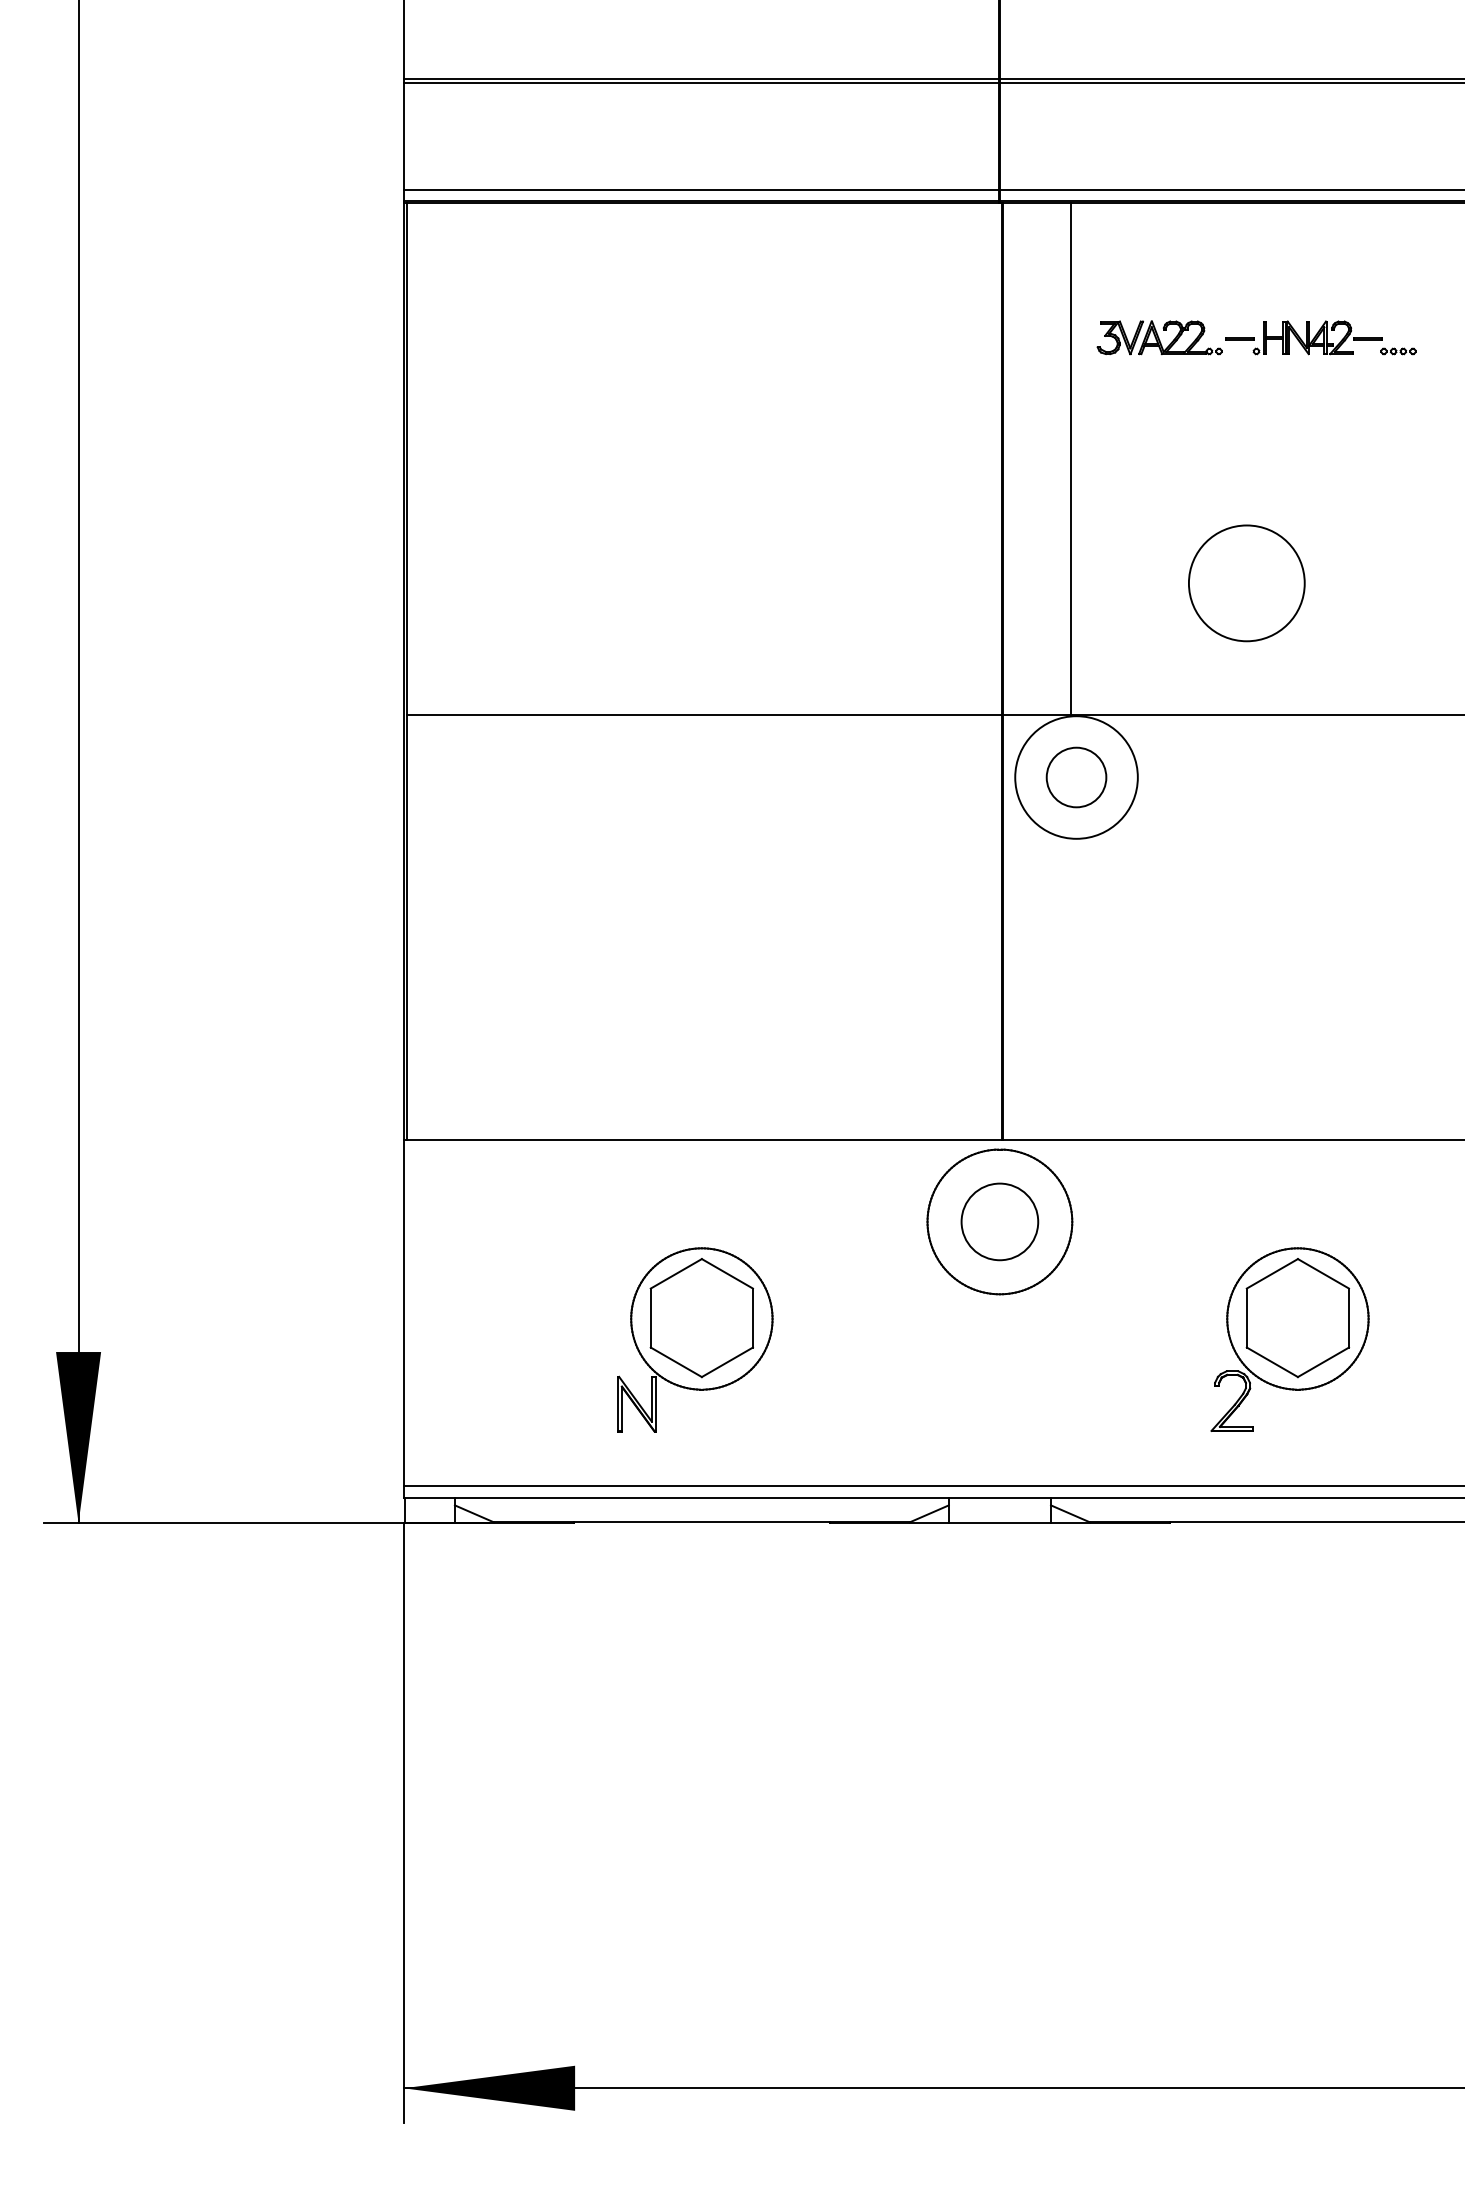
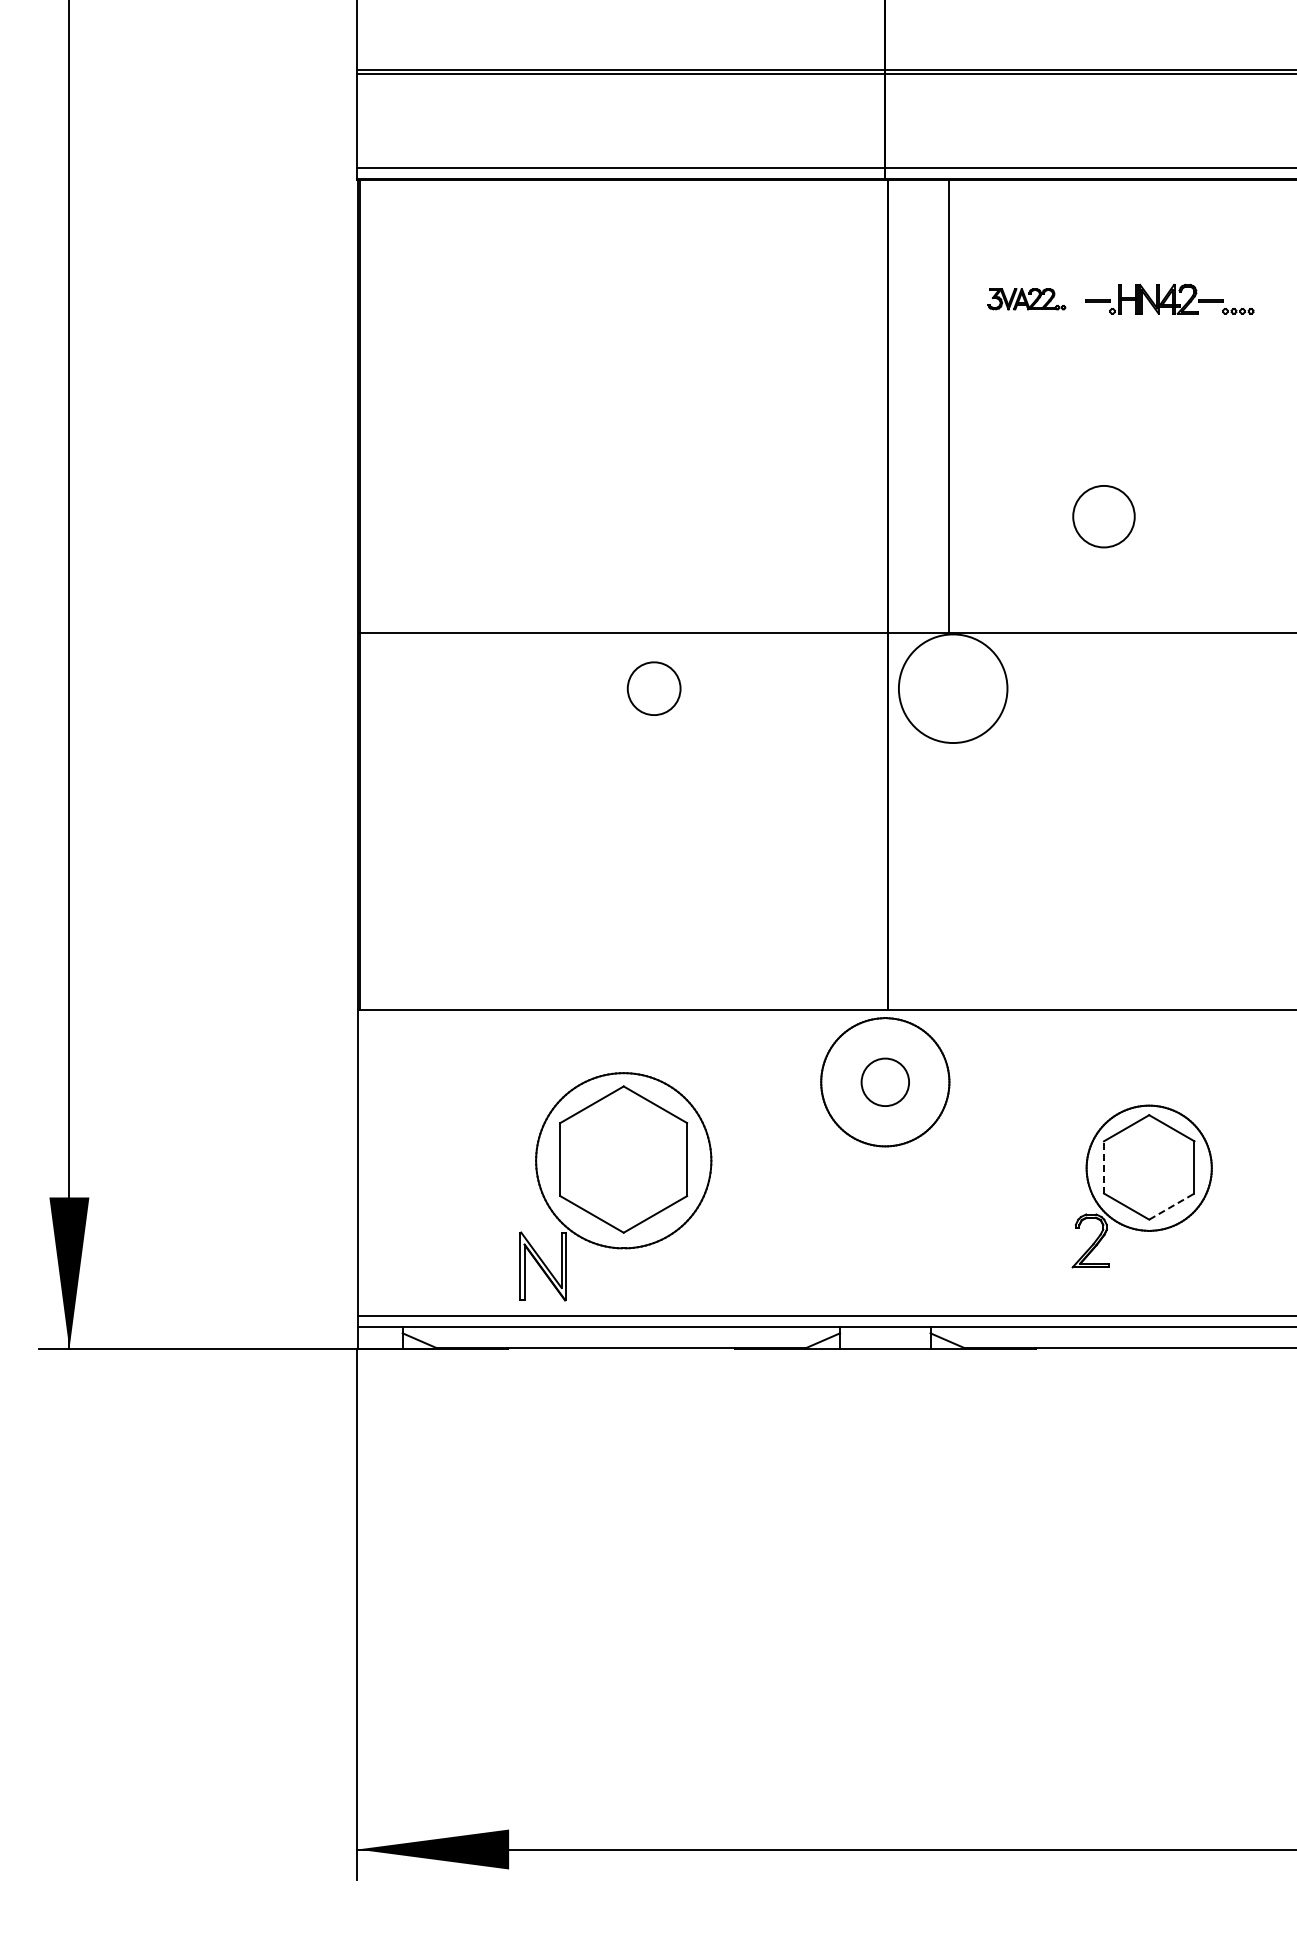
part: (1159, 336) -> (1026, 298), size x0.7
circle: (1246, 583) -> (1103, 516), size x0.6
circle: (1075, 777) -> (653, 688), moved
circle: (1000, 1222) -> (885, 1082), size x0.7
line: (1246, 1317) -> (1103, 1166), solid -> dashed
part: (695, 1339) -> (615, 1186), size x1.4
line: (1324, 1362) -> (1172, 1206), solid -> dashed

